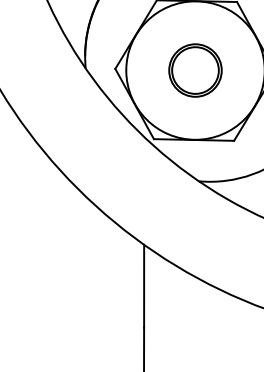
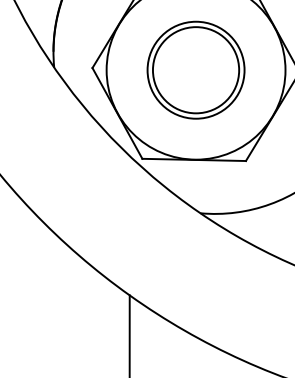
part: (195, 70) -> (196, 70), size x1.43

